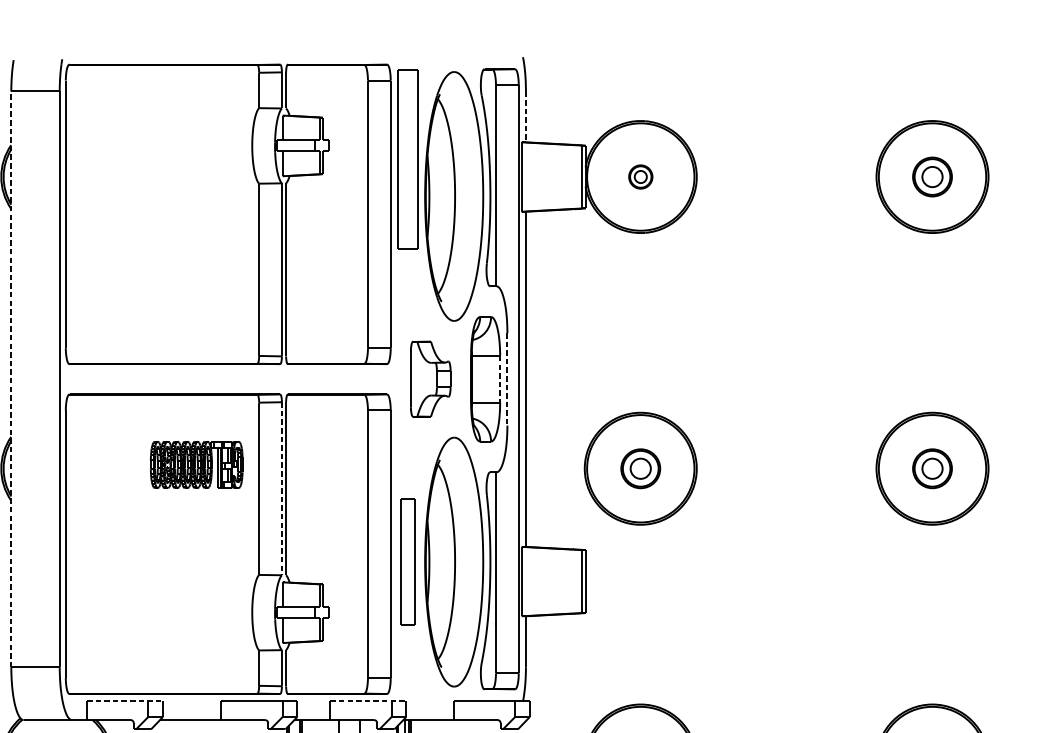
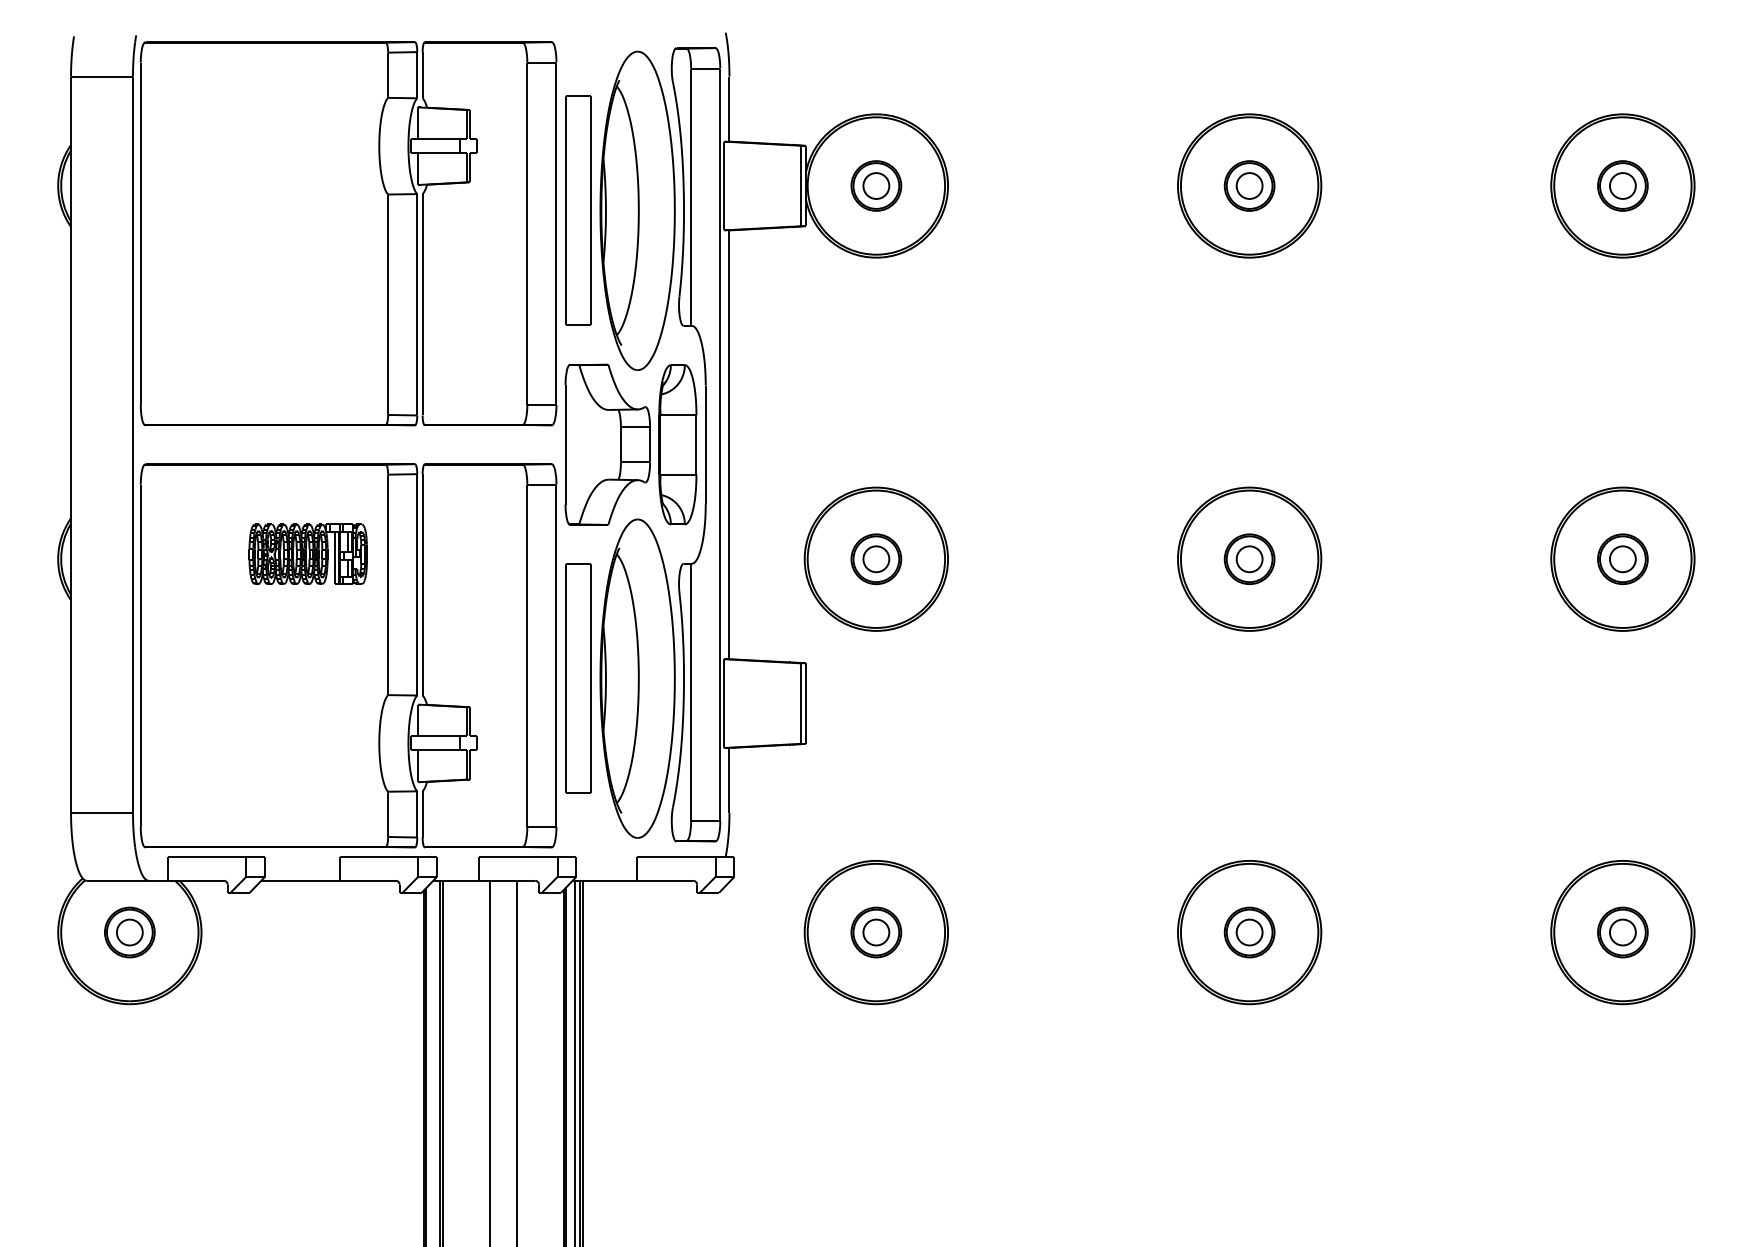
line: (525, 117) -> (729, 109), dashed -> solid
part: (407, 159) -> (578, 210), moved
part: (640, 176) -> (876, 185), size x1.67
line: (11, 379) -> (71, 444), dashed -> solid
part: (430, 379) -> (607, 444), size x1.67
line: (500, 379) -> (696, 444), dashed -> solid
line: (507, 379) -> (705, 445), dashed -> solid
line: (282, 488) -> (417, 584), dashed -> solid
part: (407, 561) -> (578, 678), size x1.43
line: (125, 701) -> (216, 856), dashed -> solid
line: (368, 701) -> (527, 856), dashed -> solid

